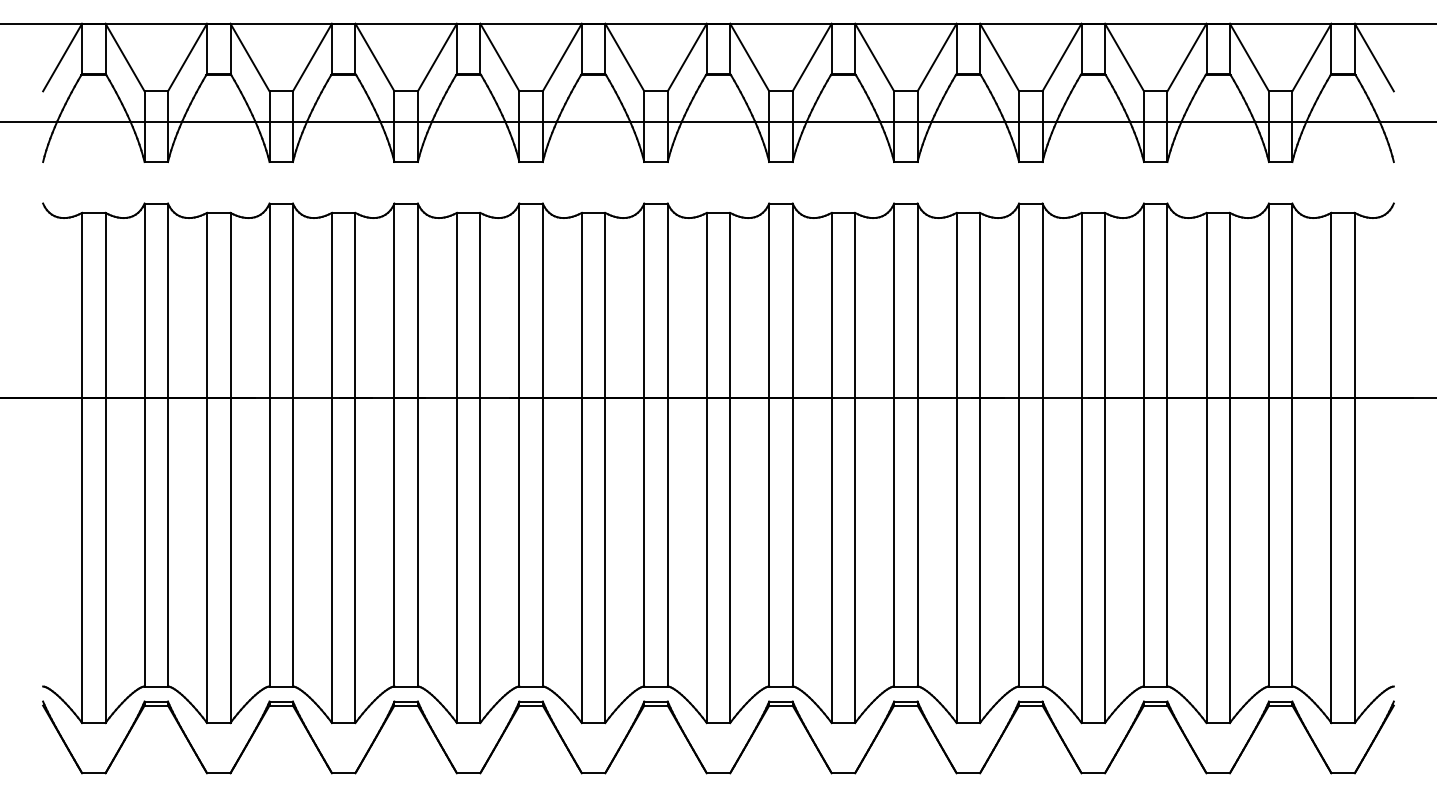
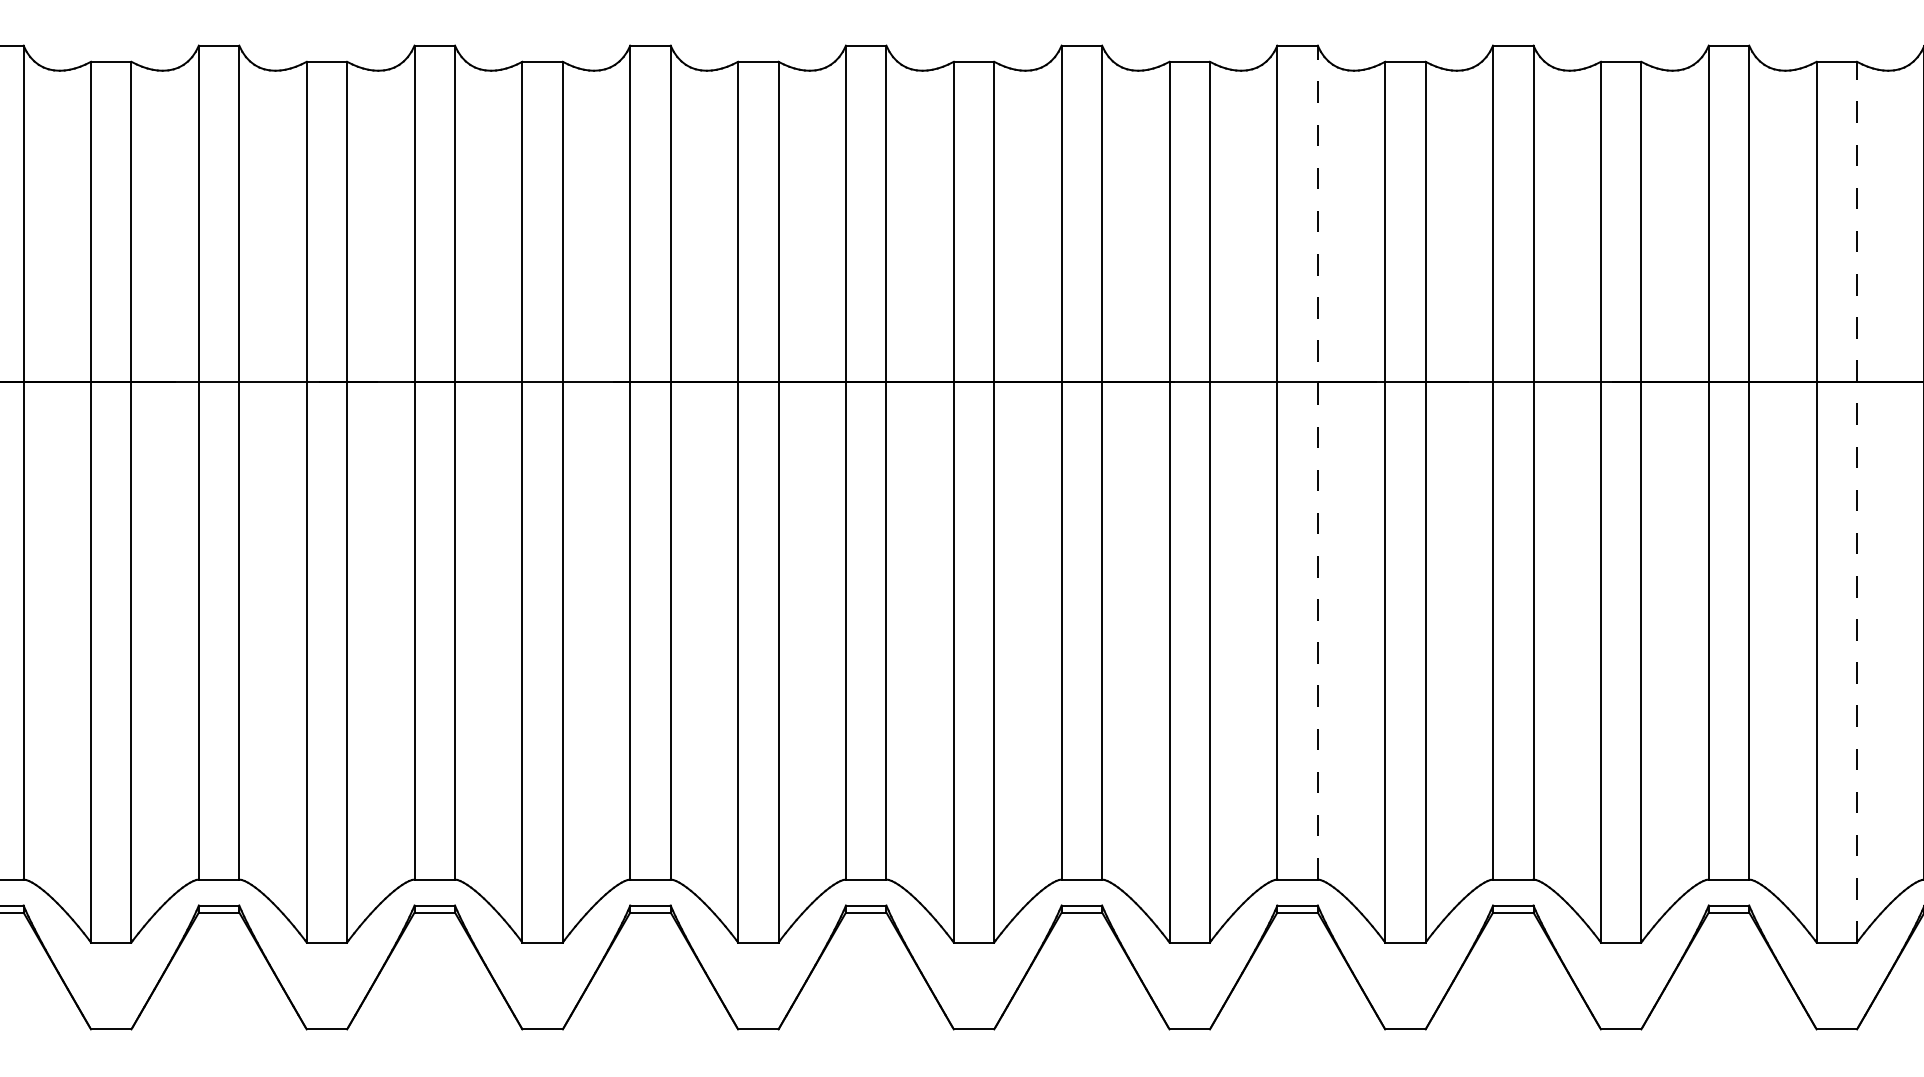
line: (917, 444) -> (1317, 461), solid -> dashed
line: (1229, 467) -> (1856, 501), solid -> dashed

